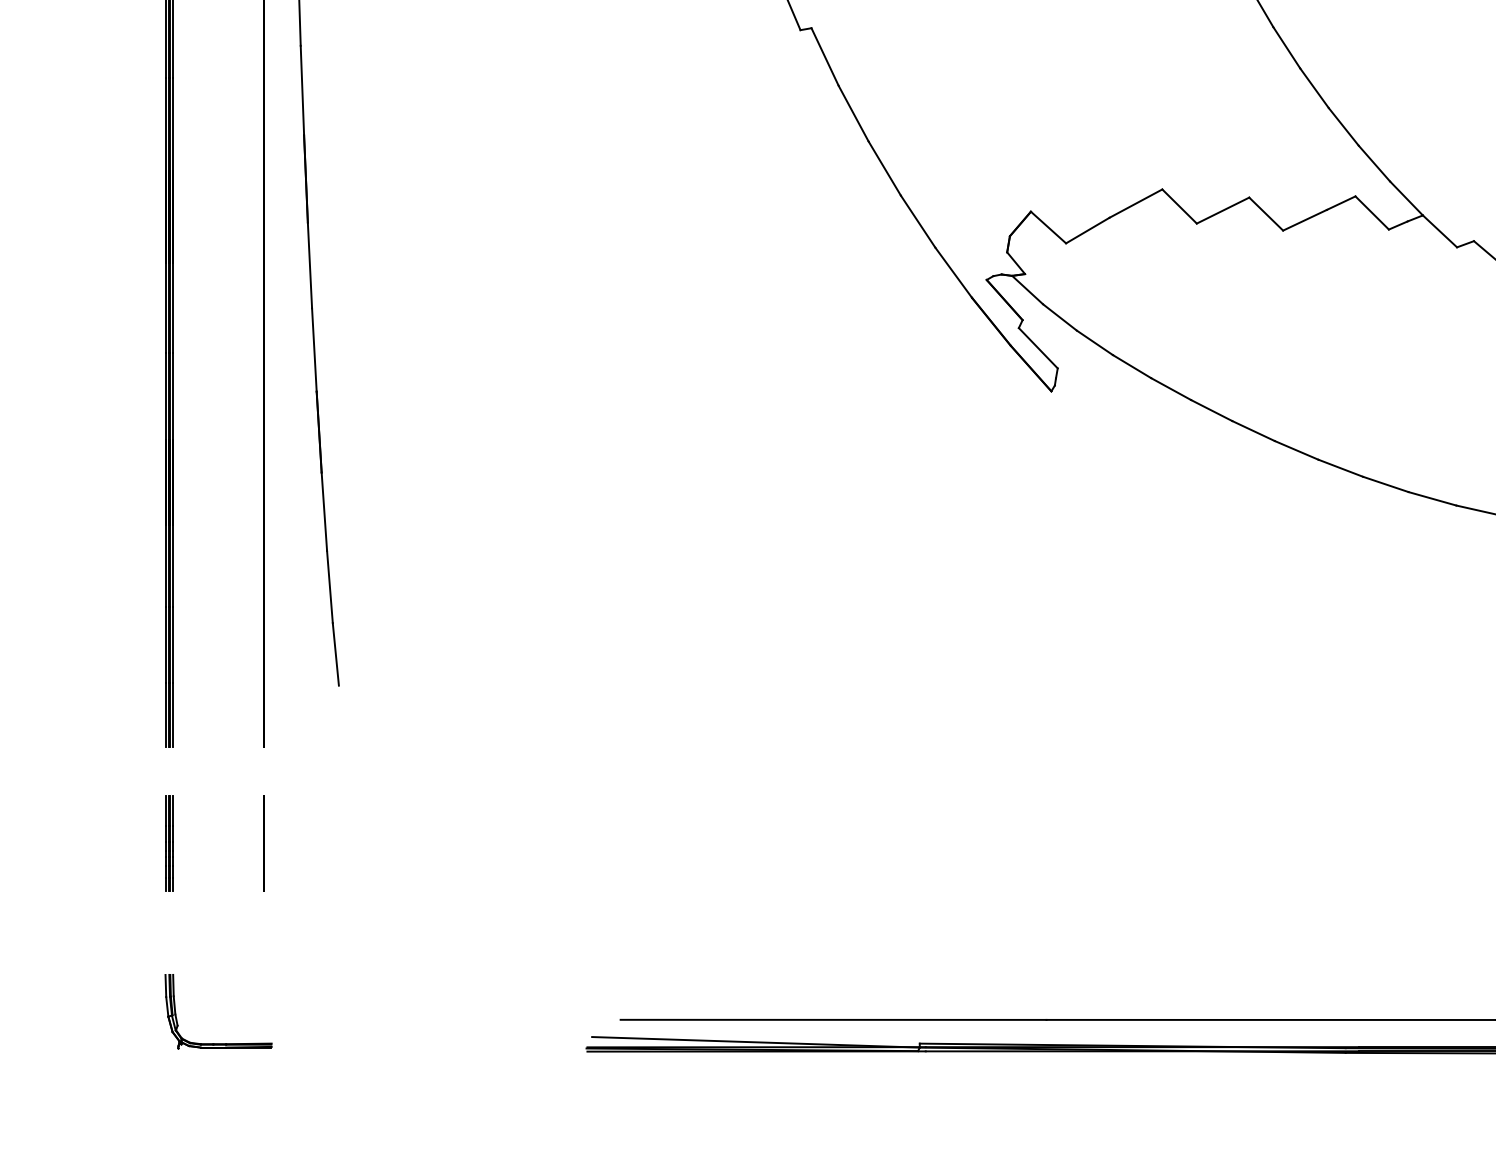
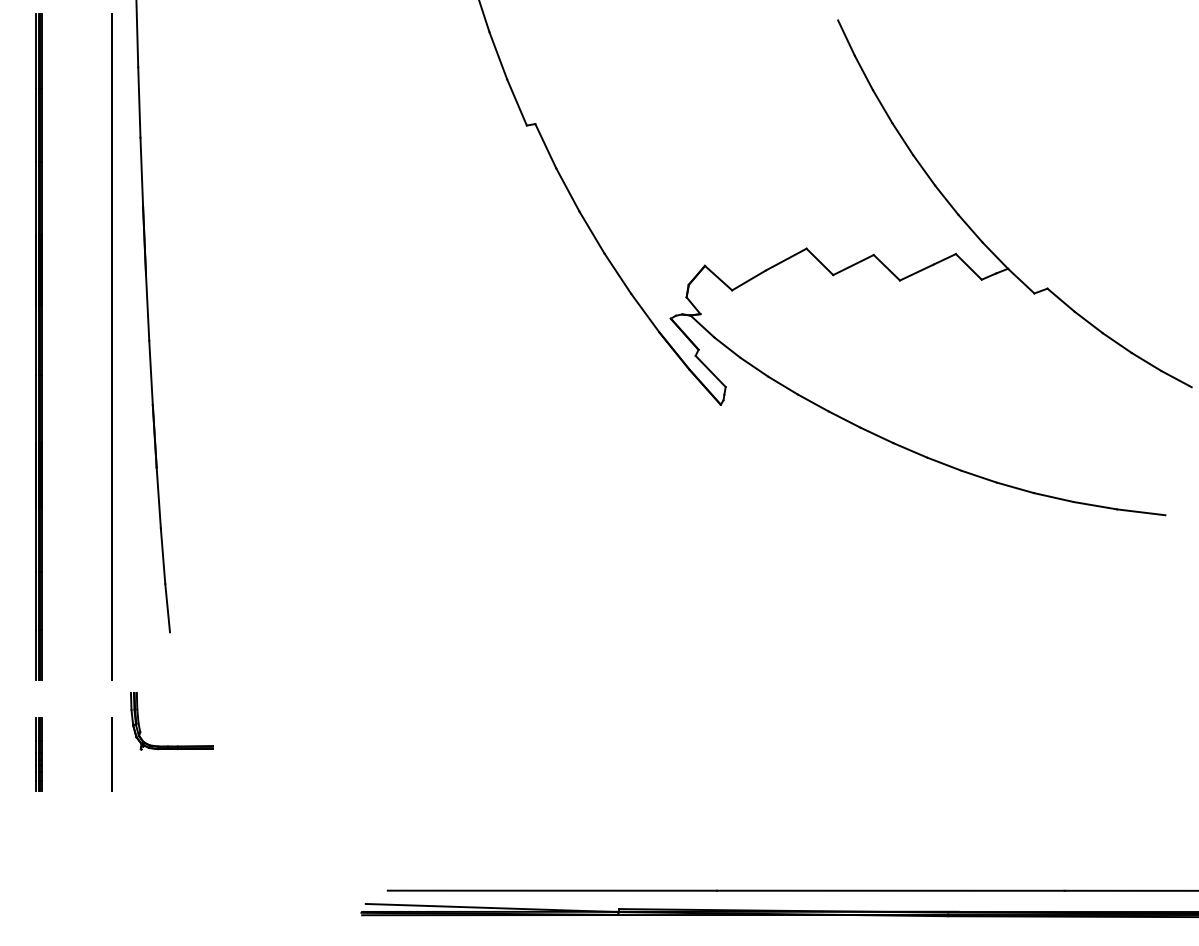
part: (217, 1042) -> (171, 745), moved

